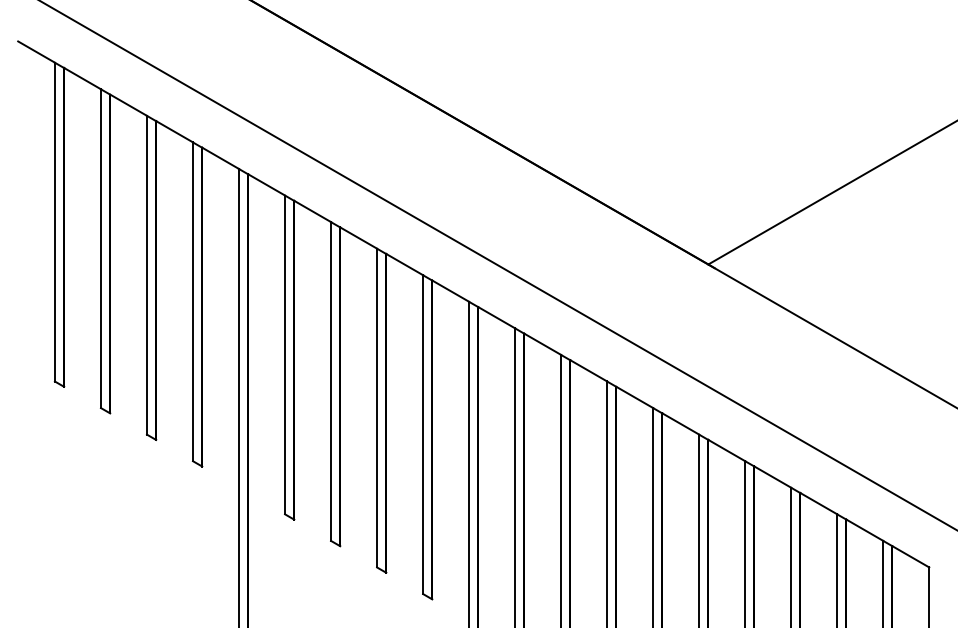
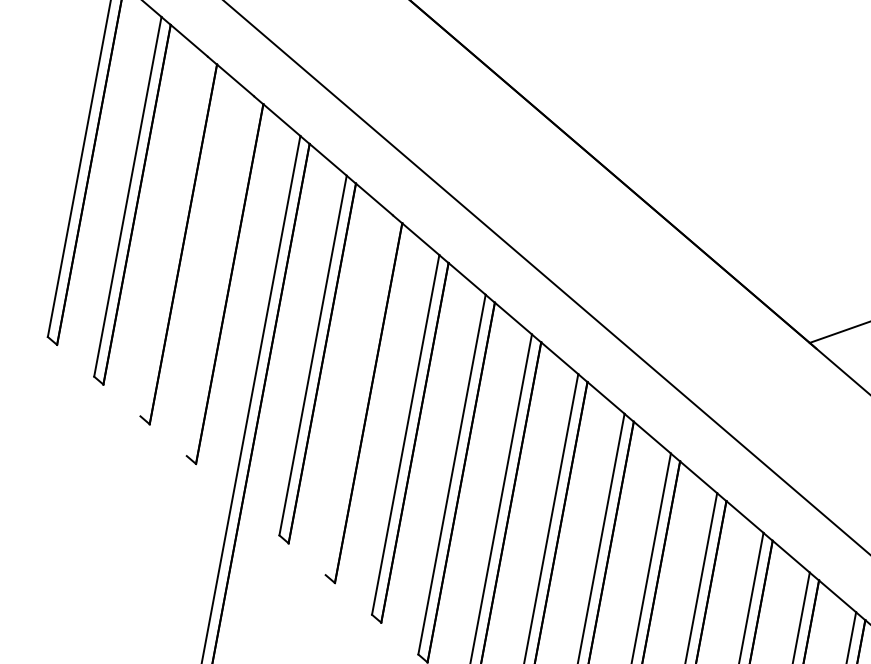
line: (146, 274) -> (173, 235), removed
line: (193, 301) -> (221, 275), removed
line: (331, 381) -> (359, 395), removed

